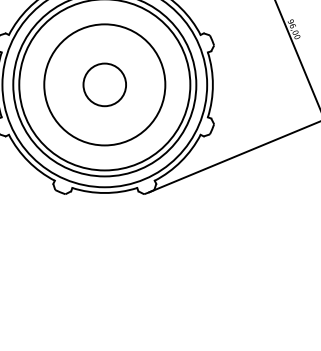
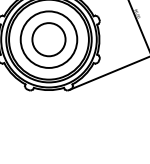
circle: (103, 84) -> (48, 39), size x1.67

